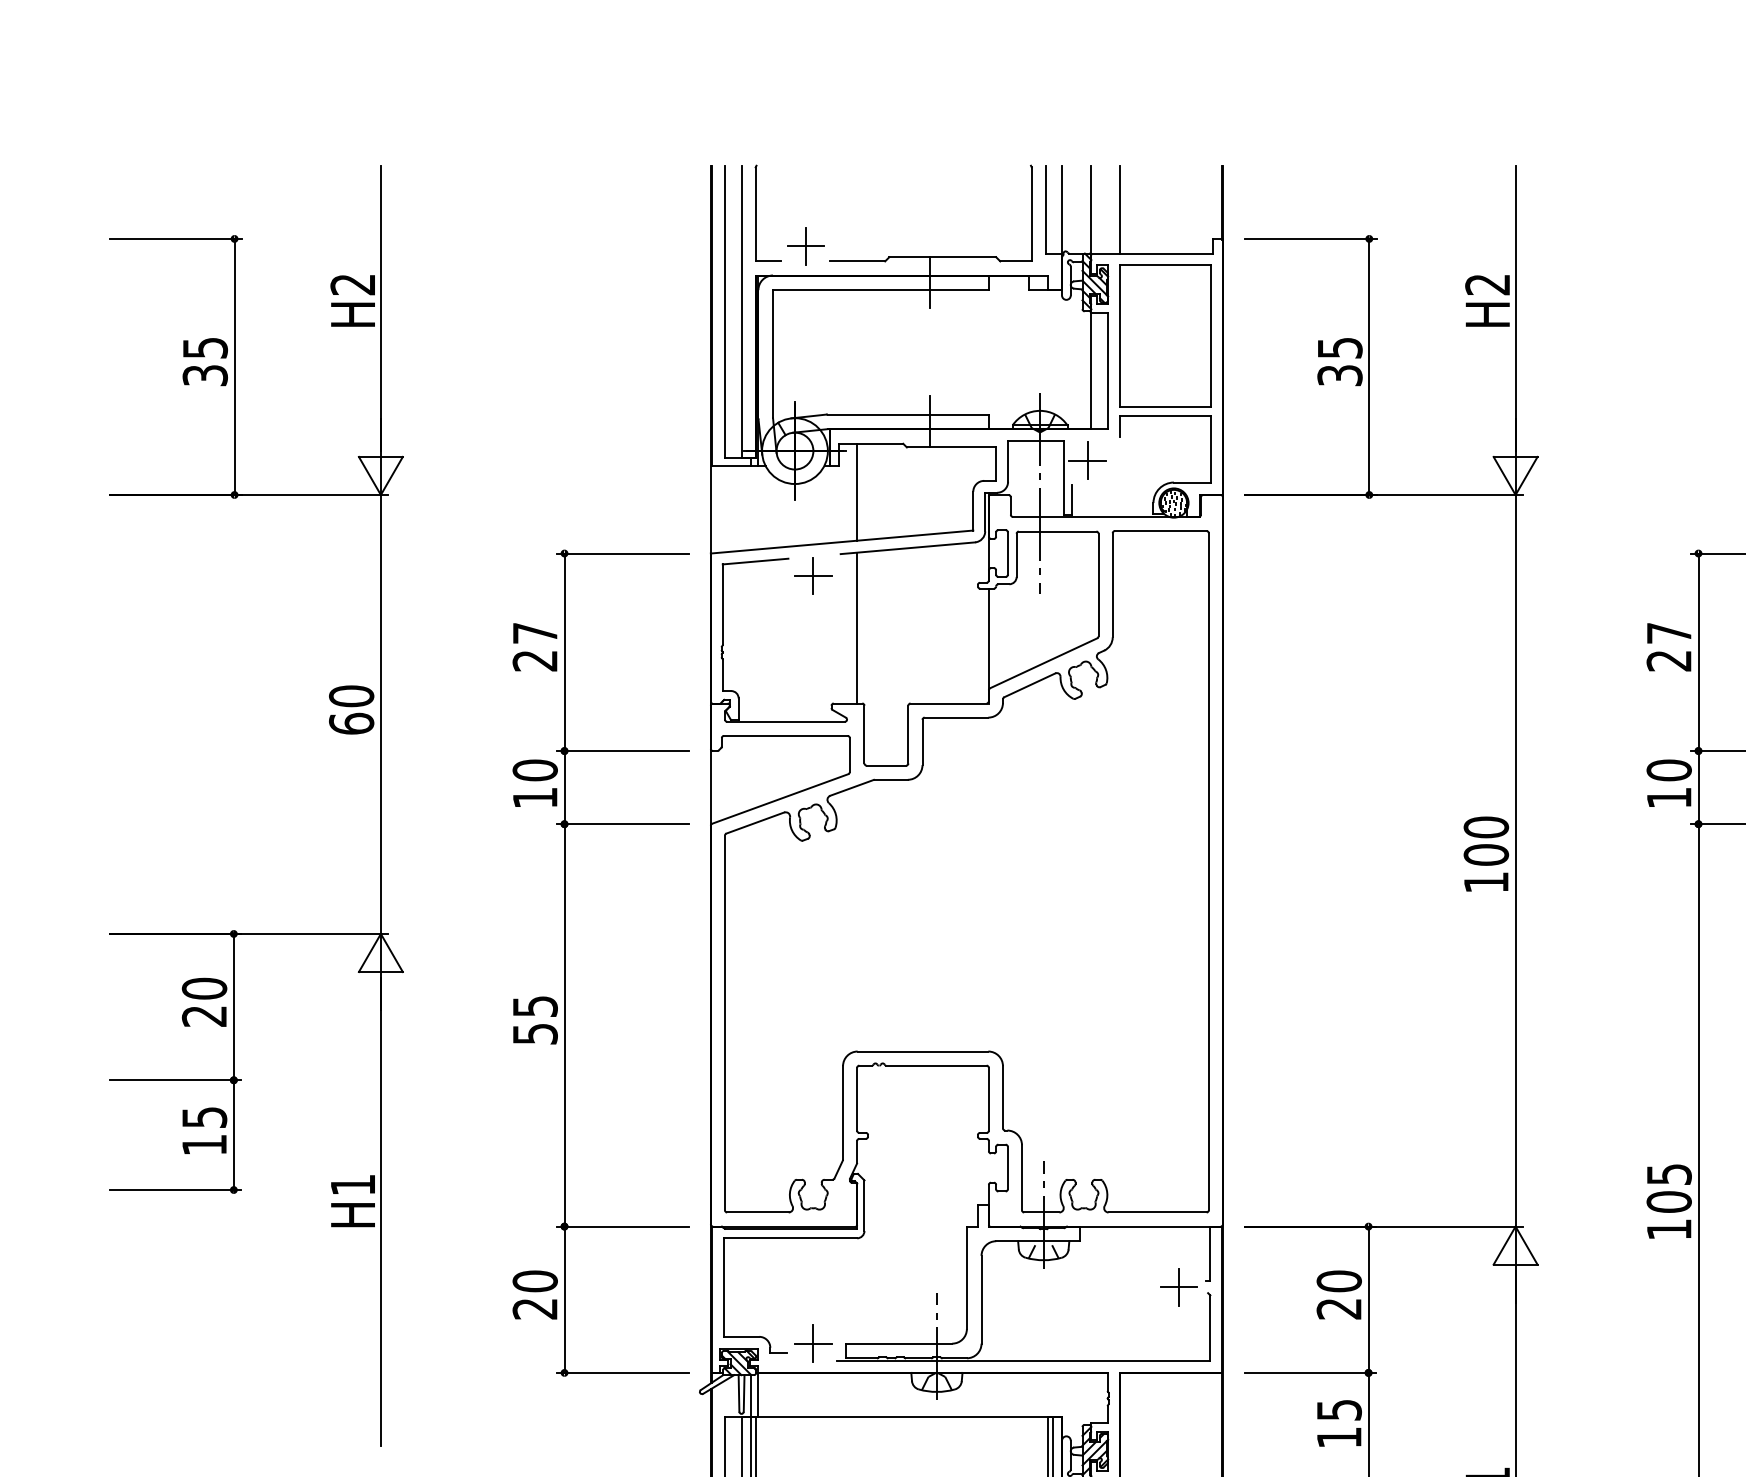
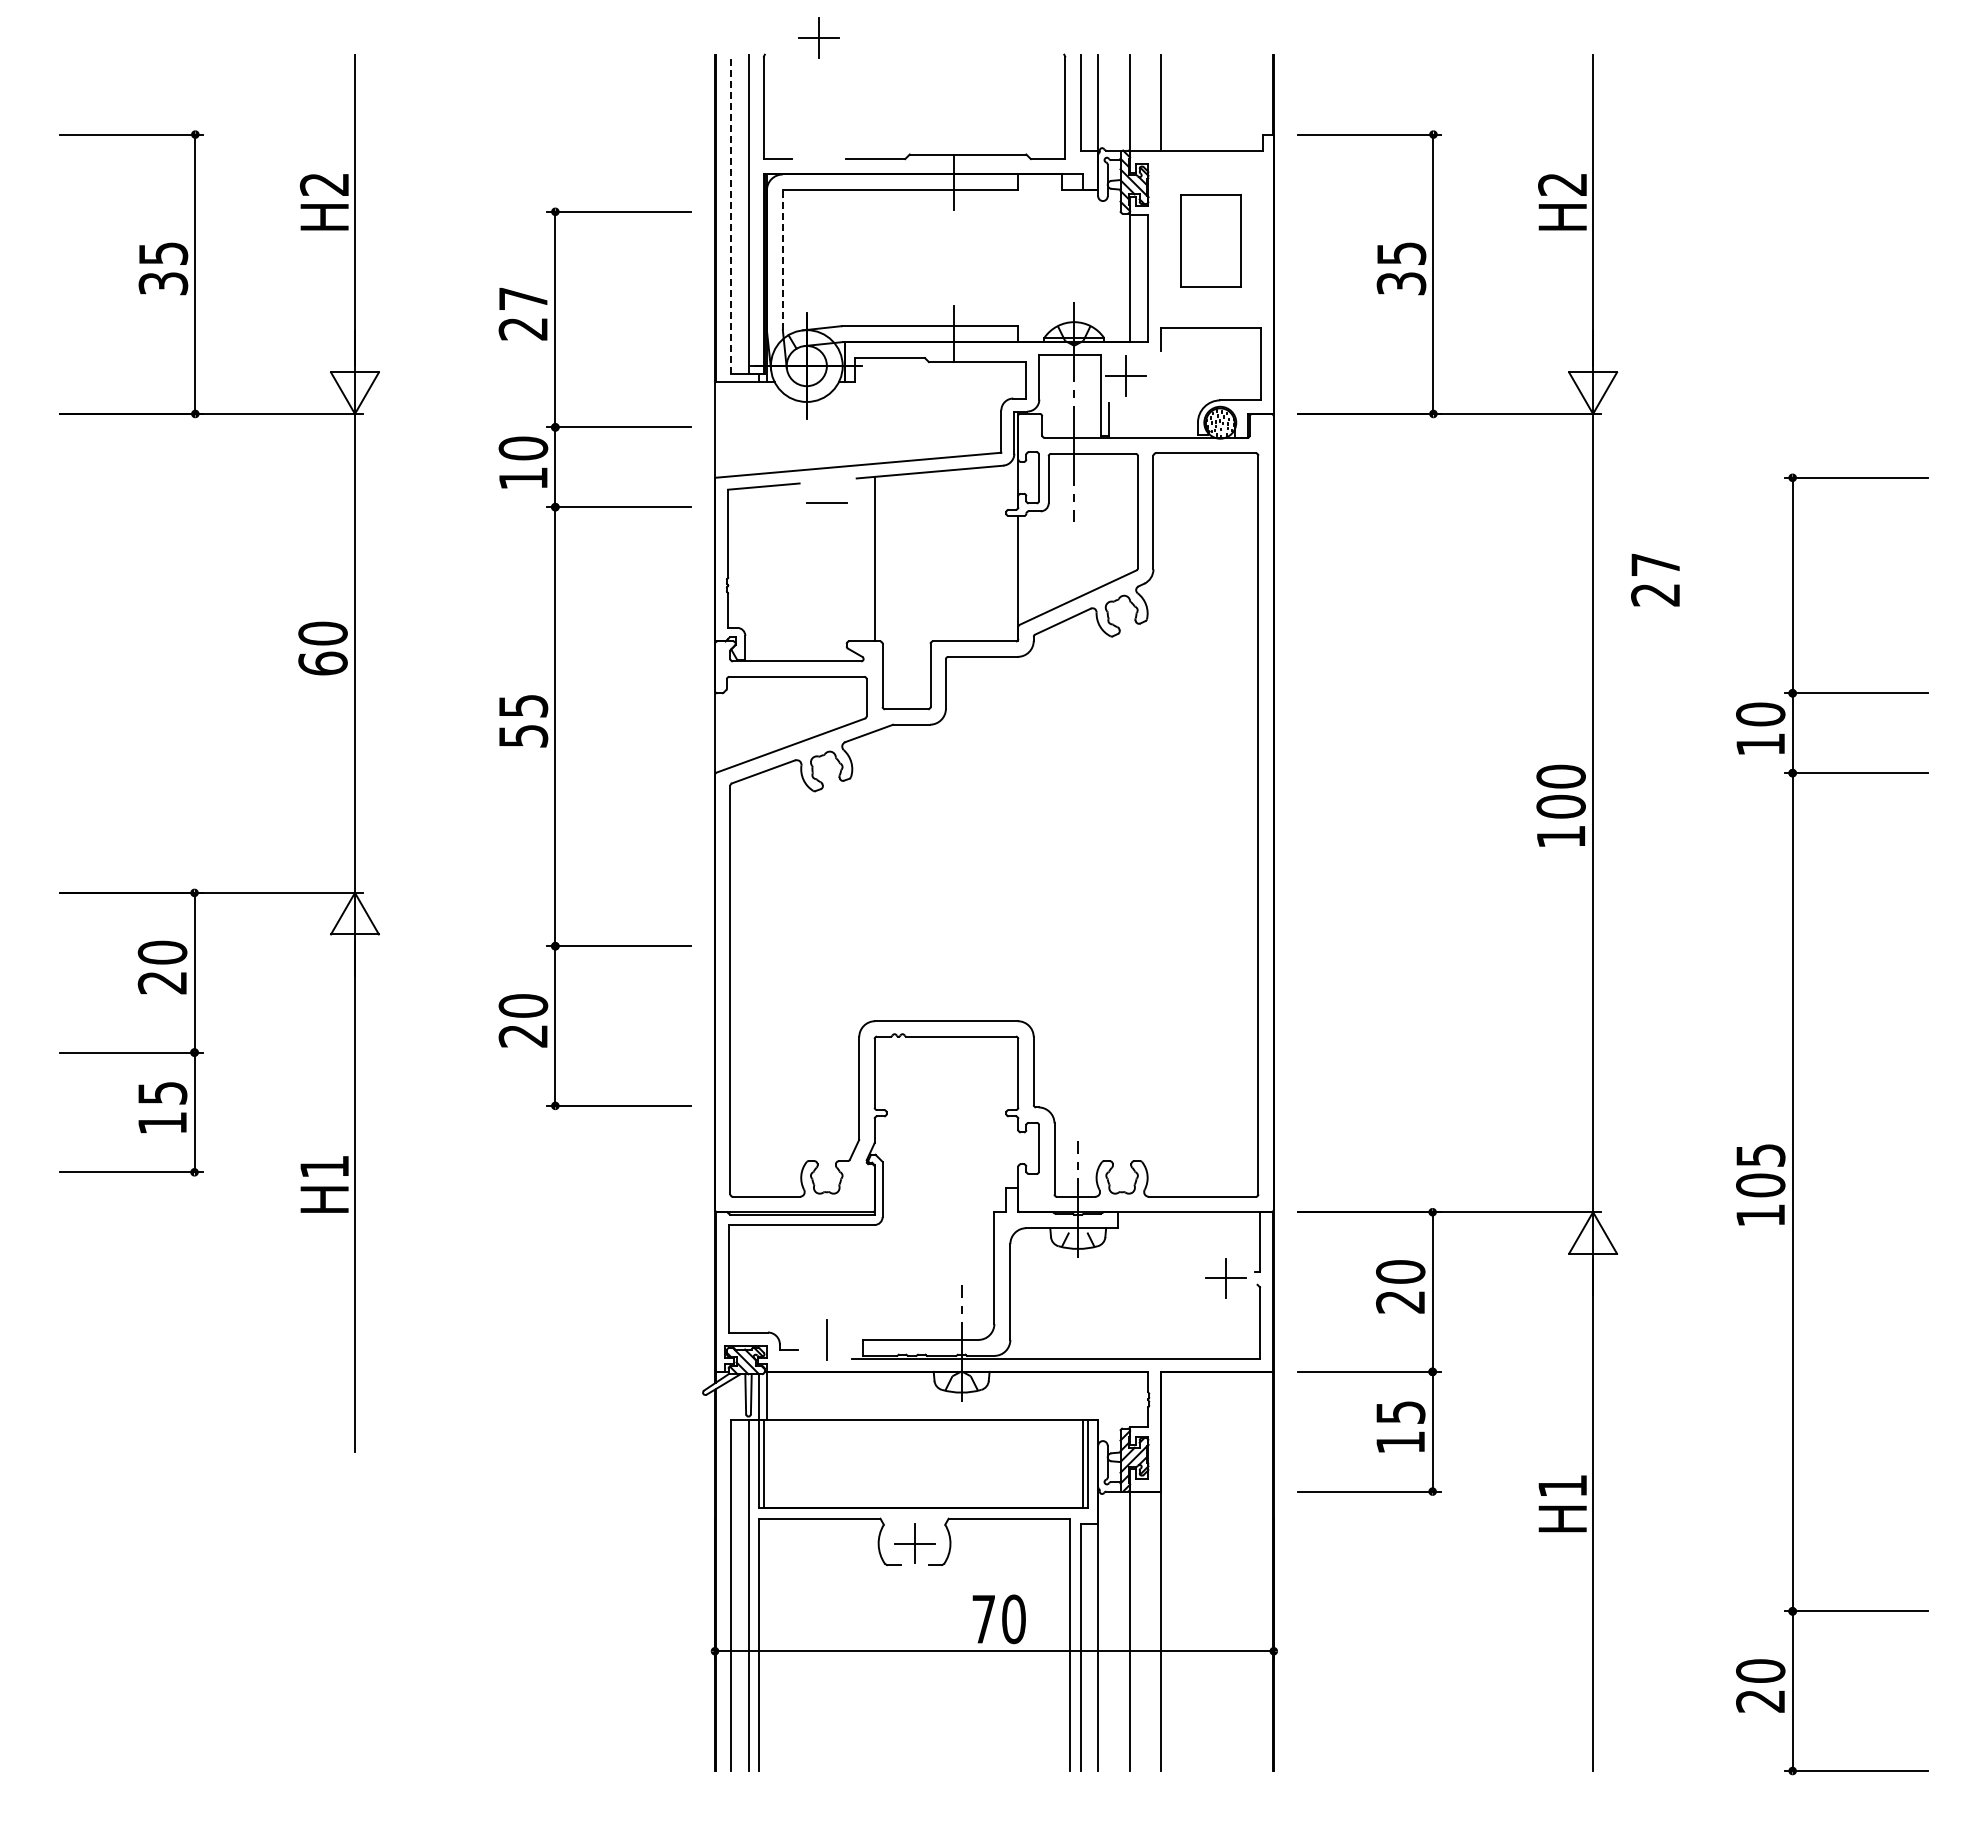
part: (805, 246) -> (818, 37), moved
line: (725, 312) -> (730, 214), solid -> dashed
part: (1164, 336) -> (1210, 240), size x0.6
line: (772, 354) -> (782, 260), solid -> dashed
line: (857, 491) -> (874, 410), removed
line: (813, 576) -> (826, 502), removed
text: (1669, 647) -> (1655, 580), moved
part: (564, 962) -> (555, 658), moved
line: (813, 1343) -> (826, 1339), removed

